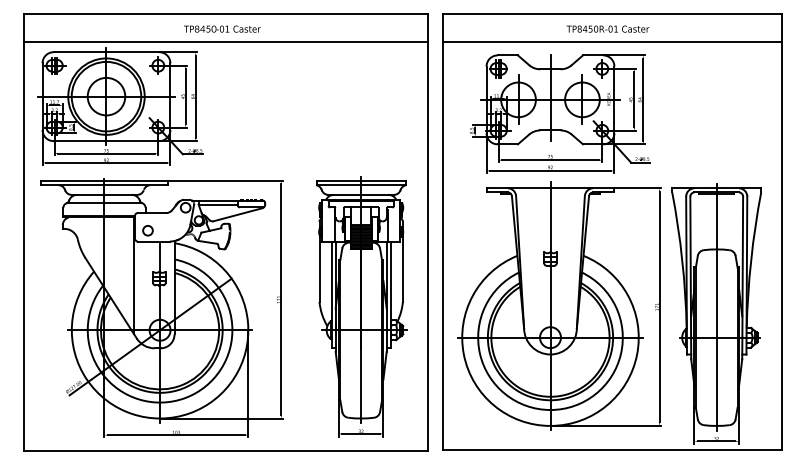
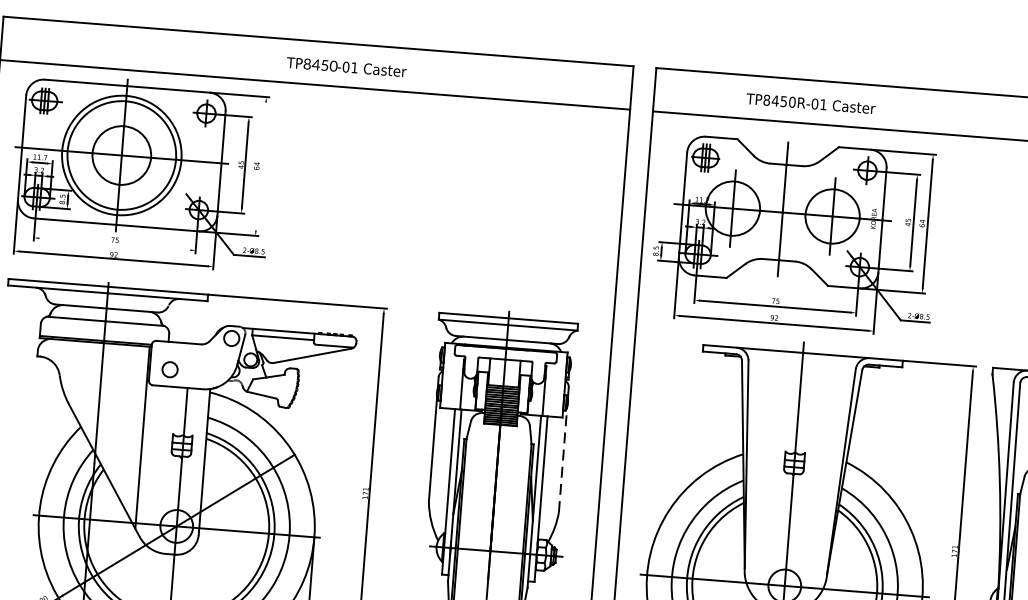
text: (222, 28) -> (347, 66), moved
text: (607, 28) -> (810, 102), moved
line: (195, 96) -> (260, 166), removed
part: (560, 113) -> (796, 235), moved
line: (106, 153) -> (114, 244), removed
line: (402, 268) -> (562, 459), solid -> dashed

